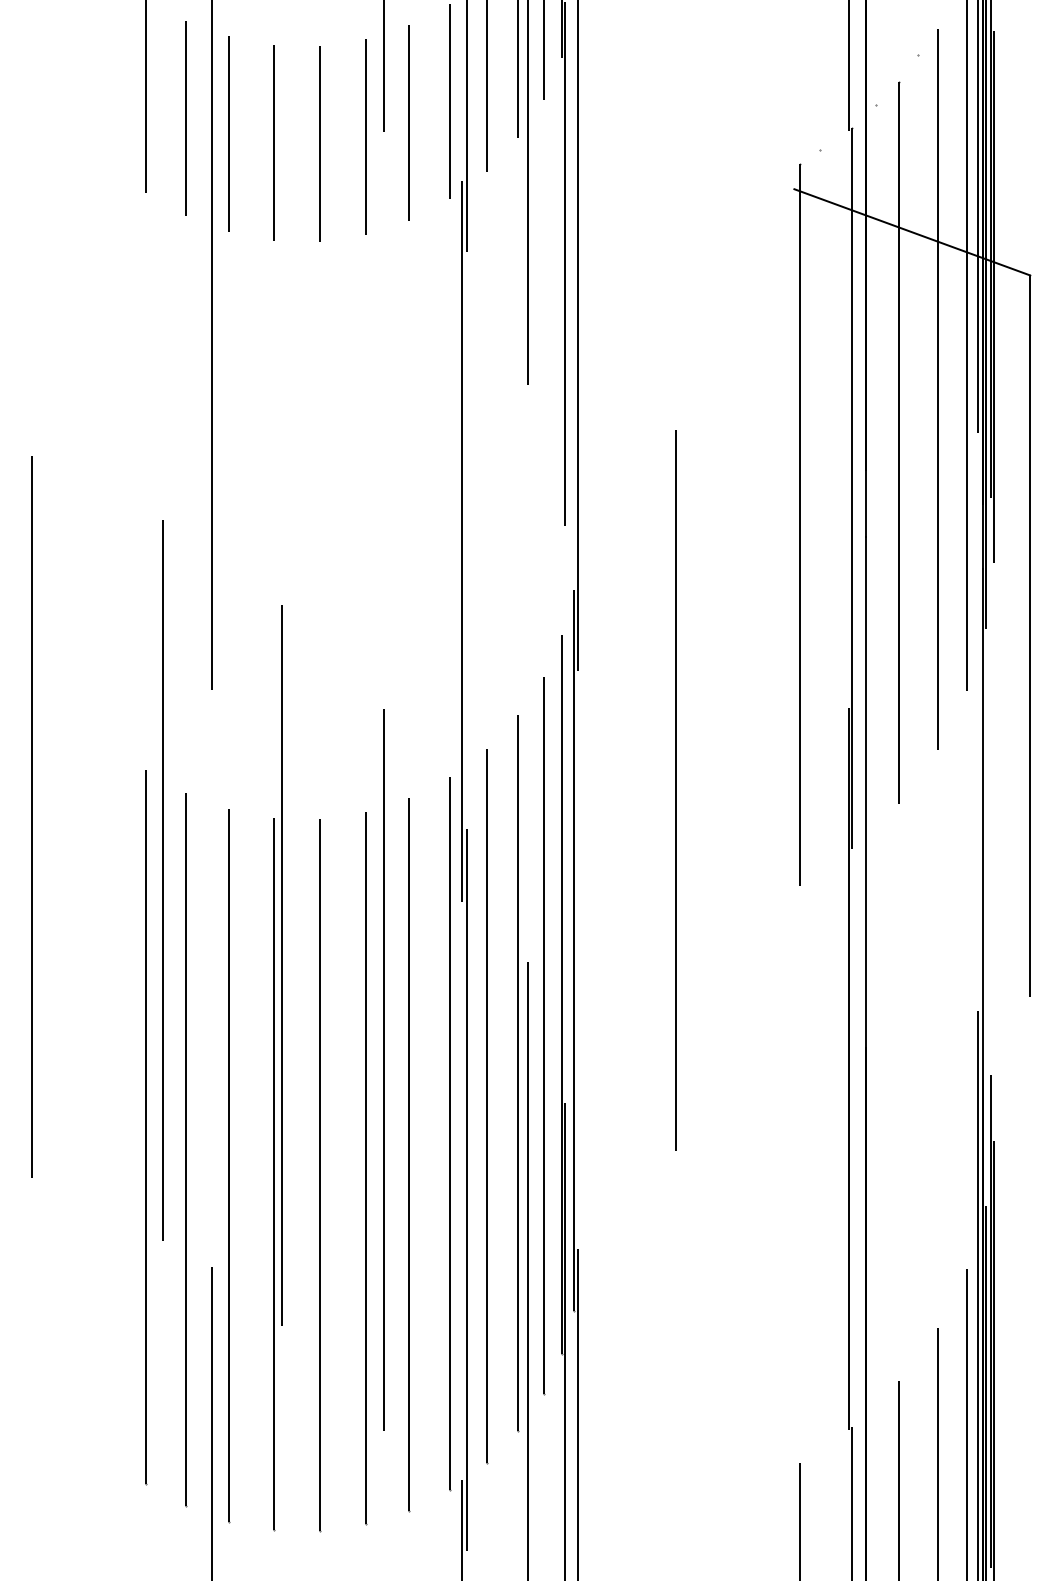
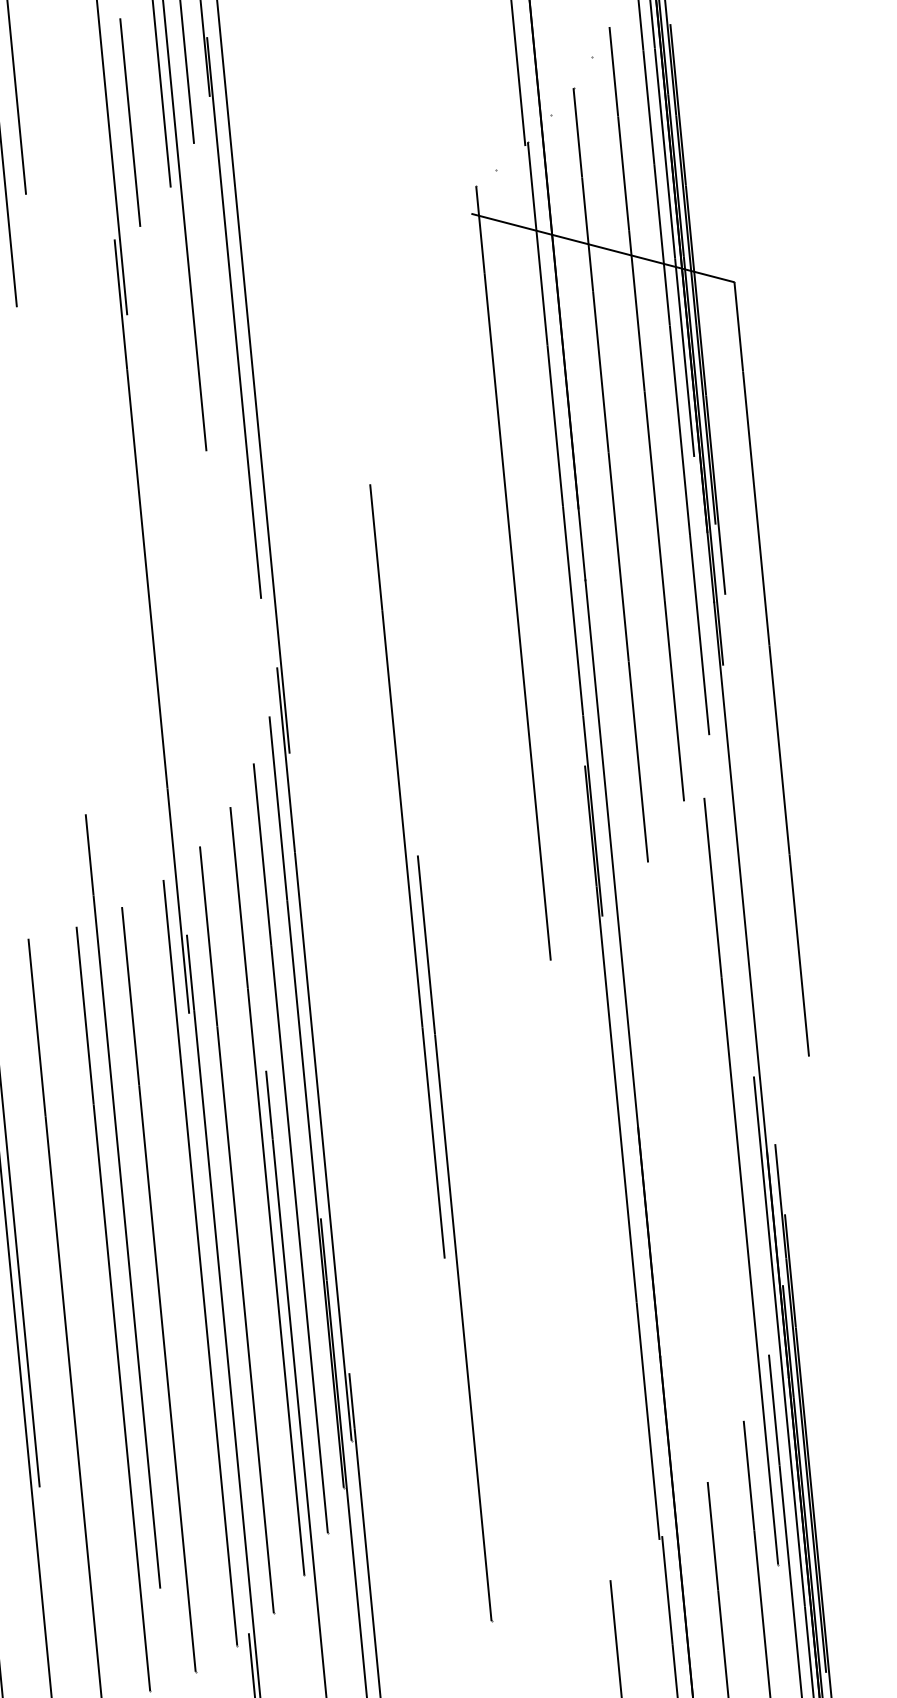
line: (449, 101) -> (93, 155), removed
line: (409, 122) -> (52, 182), removed
line: (957, 1106) -> (742, 1181), added
line: (687, 1134) -> (455, 1239), added

